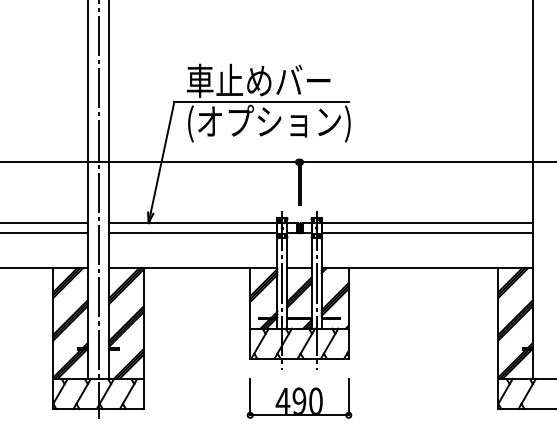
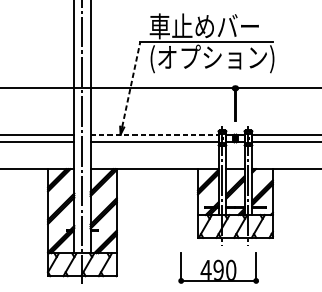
line: (162, 157) -> (131, 84), solid -> dashed
line: (193, 223) -> (154, 134), solid -> dashed
part: (299, 398) -> (218, 268), moved

